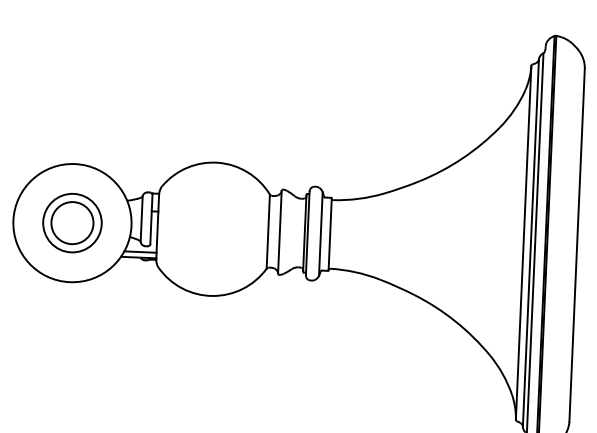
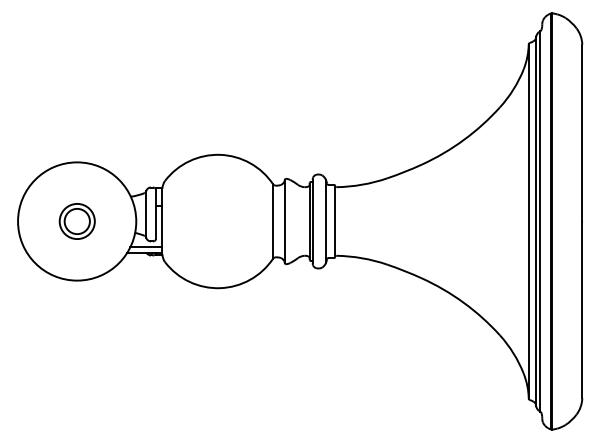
part: (72, 223) -> (77, 221), size x0.6

